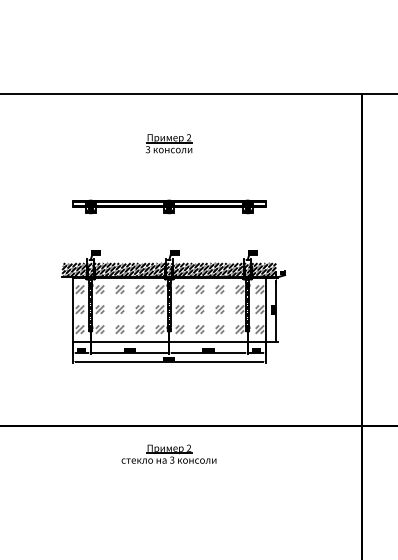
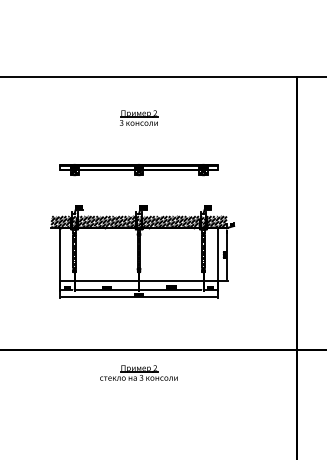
hatch: (169, 309) -> (139, 254), removed

